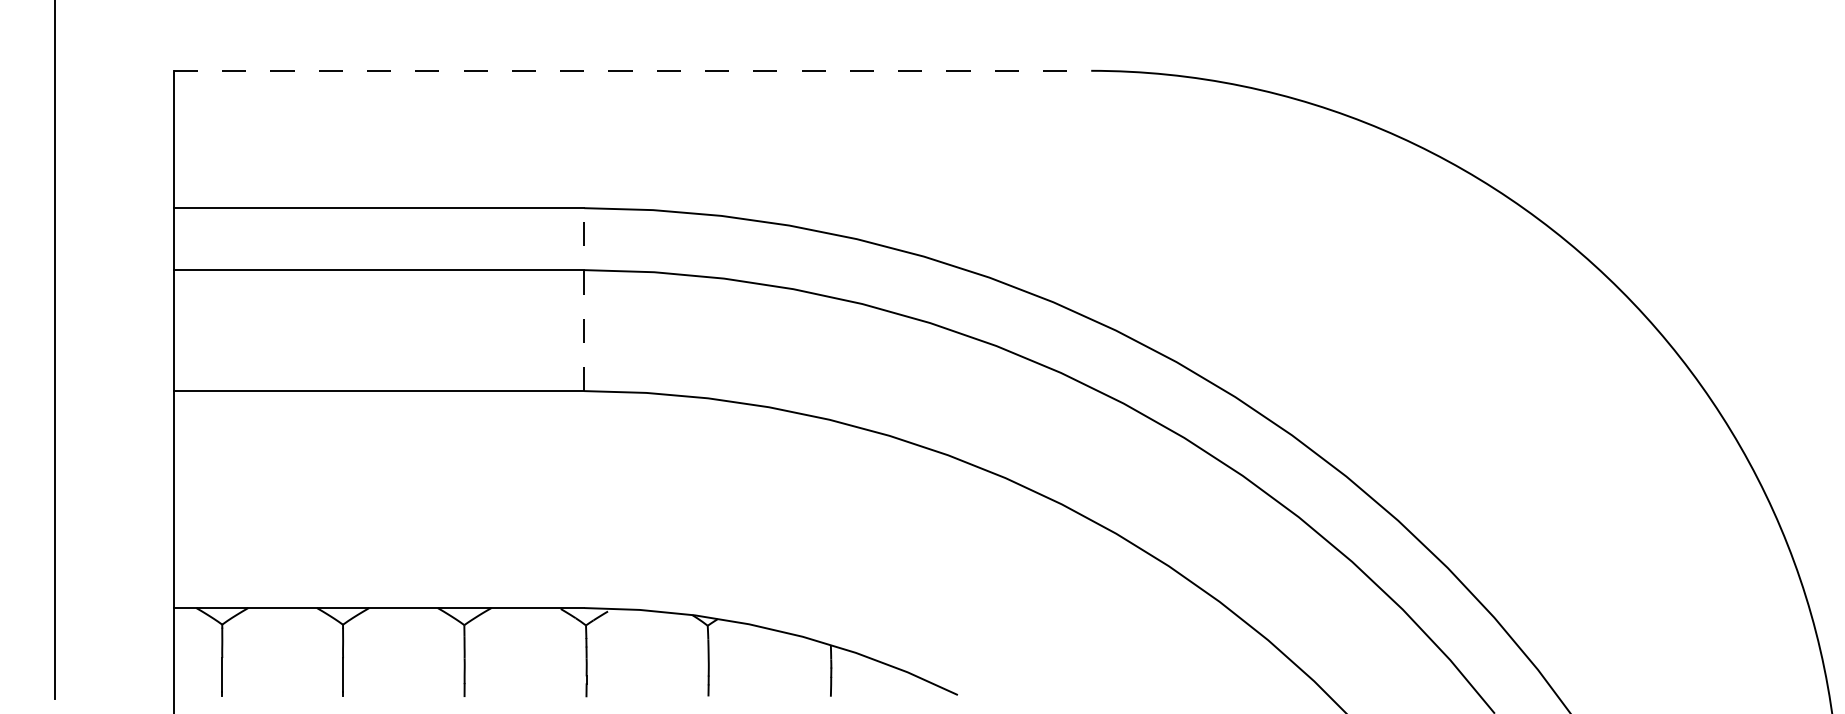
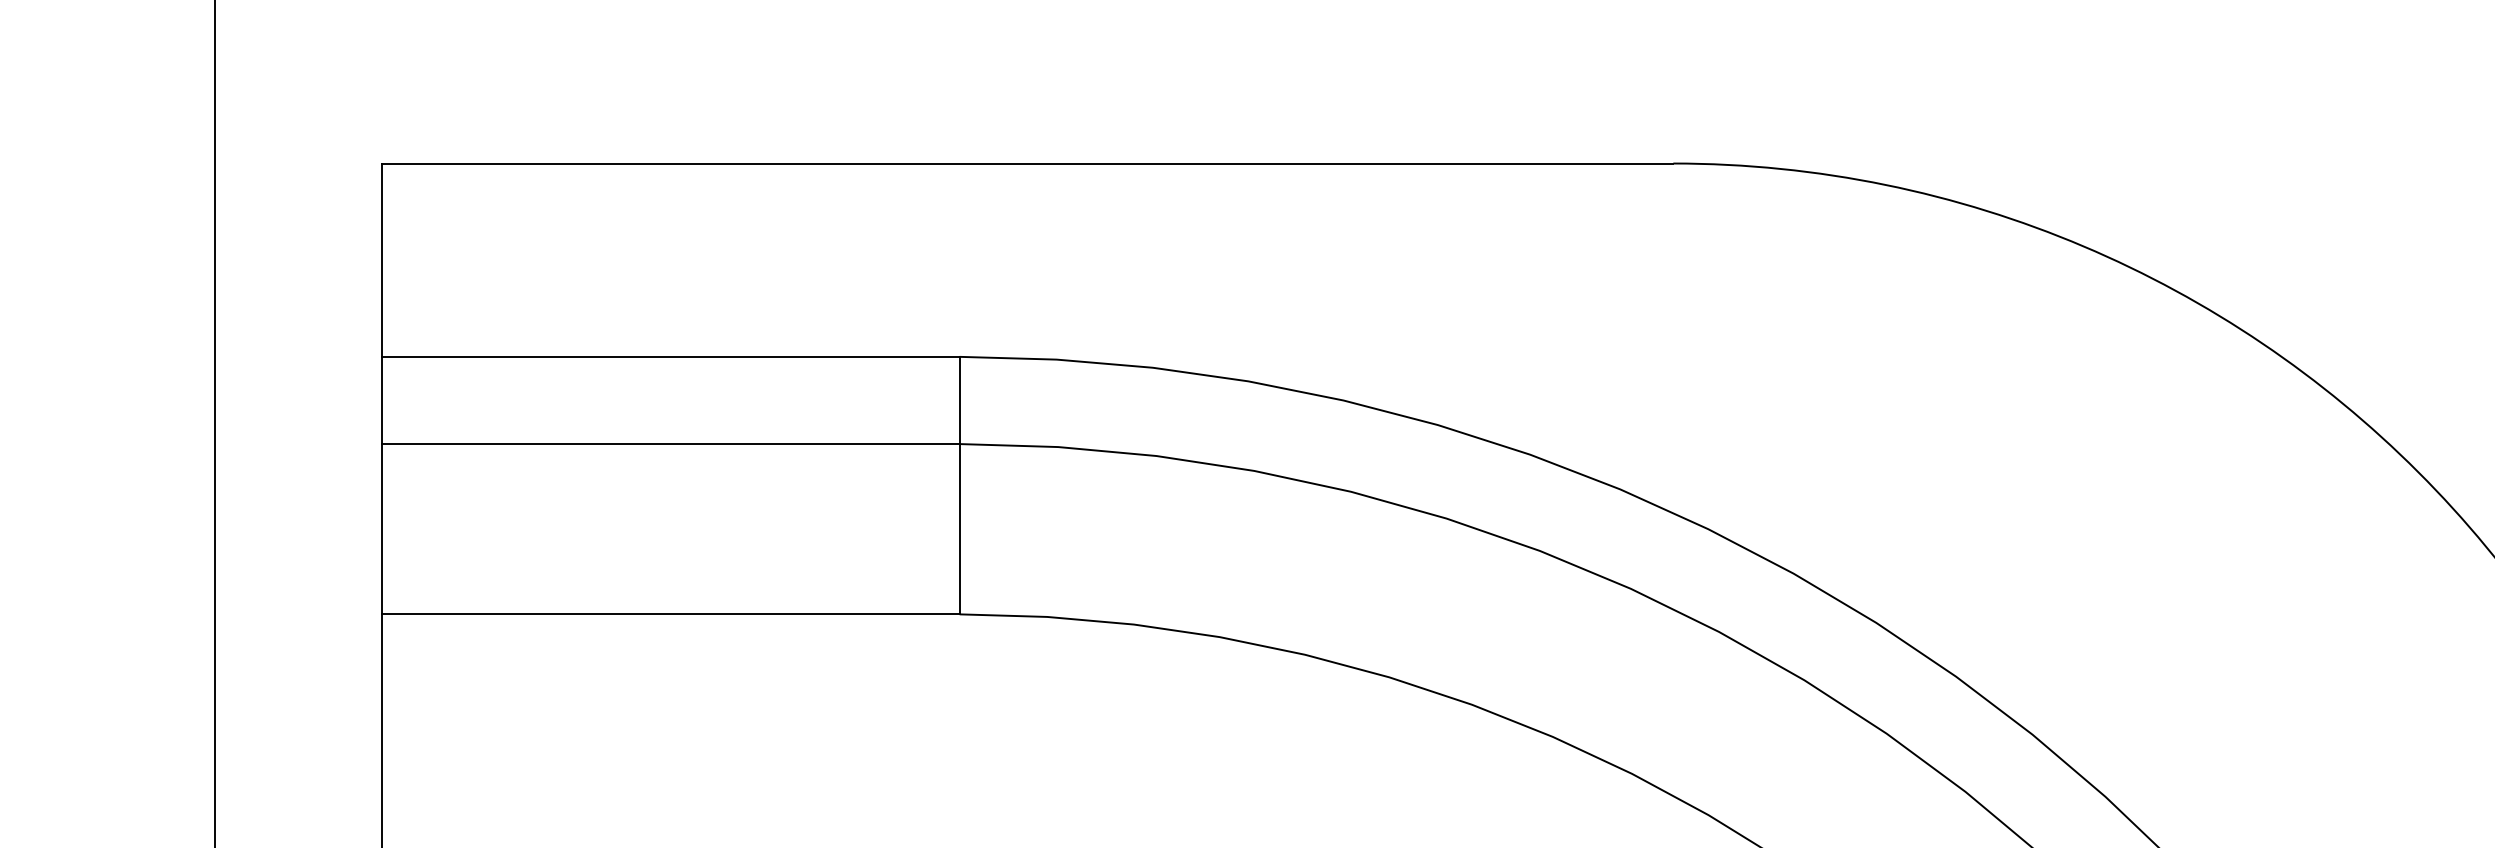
line: (632, 70) -> (1027, 163), dashed -> solid
line: (584, 299) -> (960, 485), dashed -> solid

